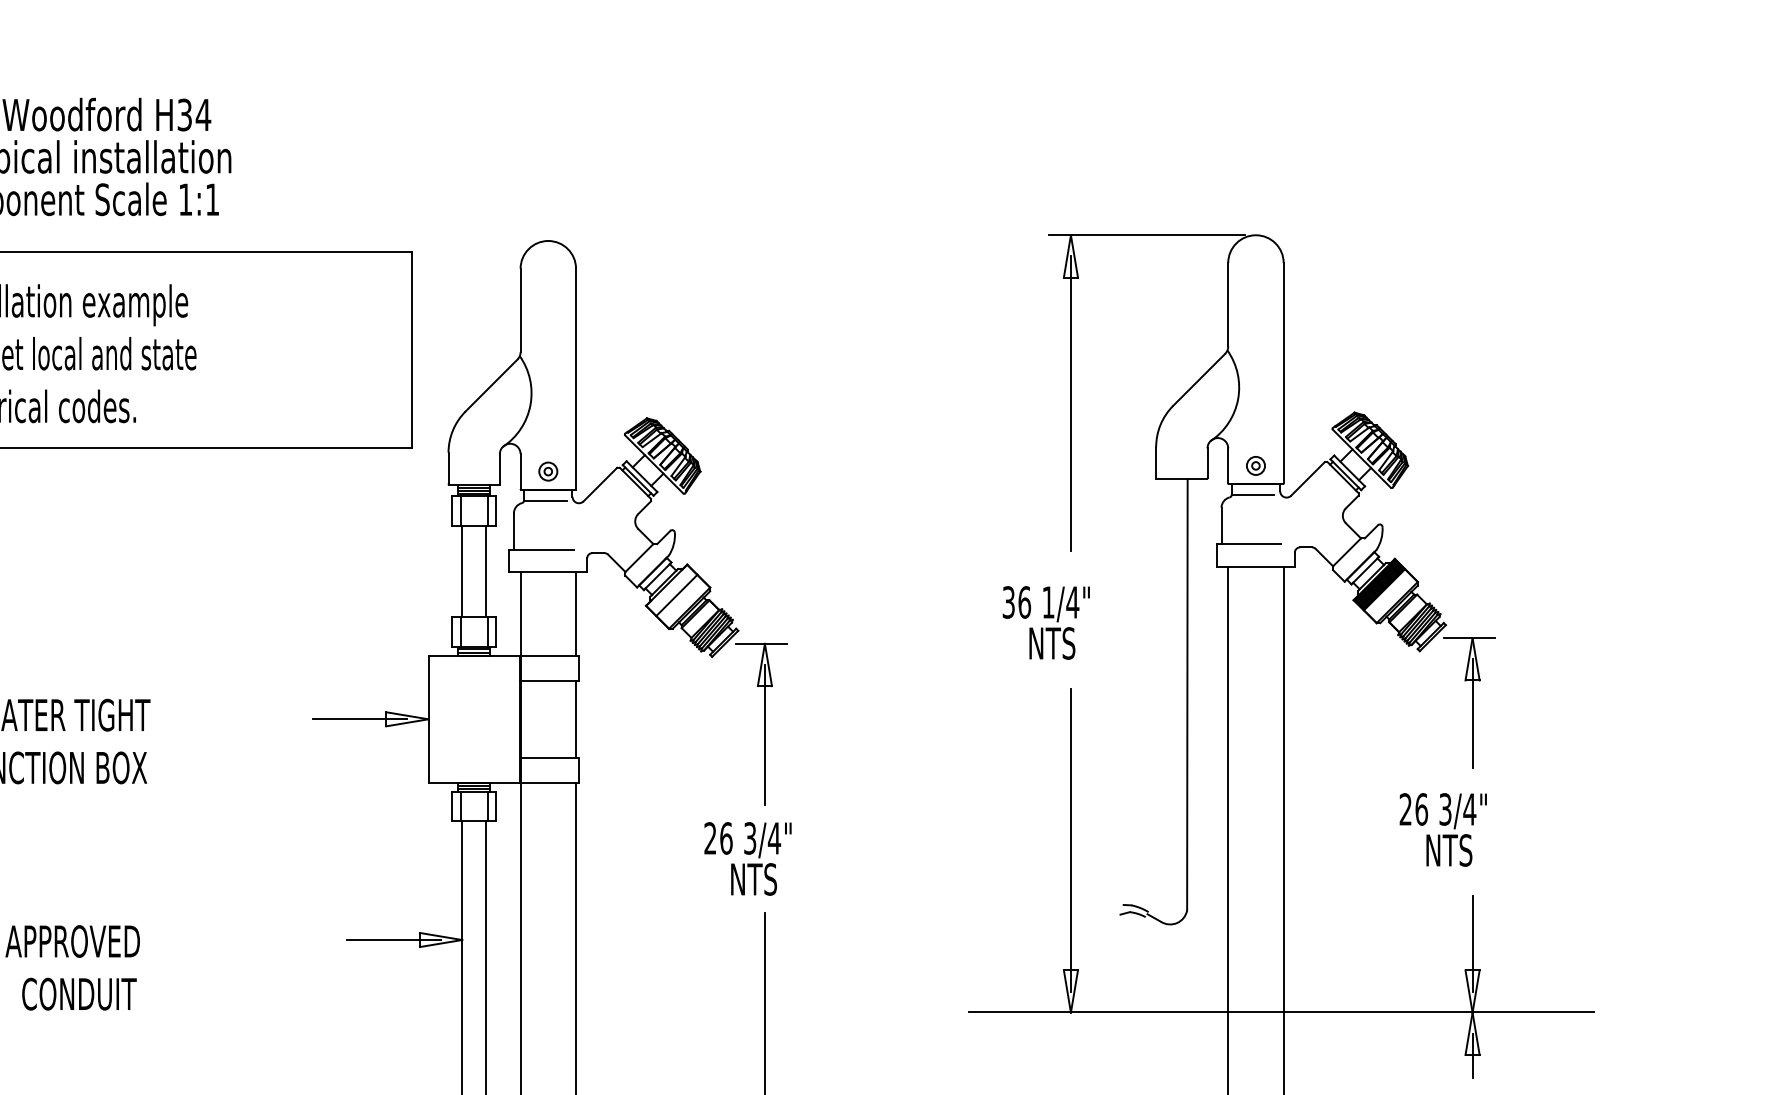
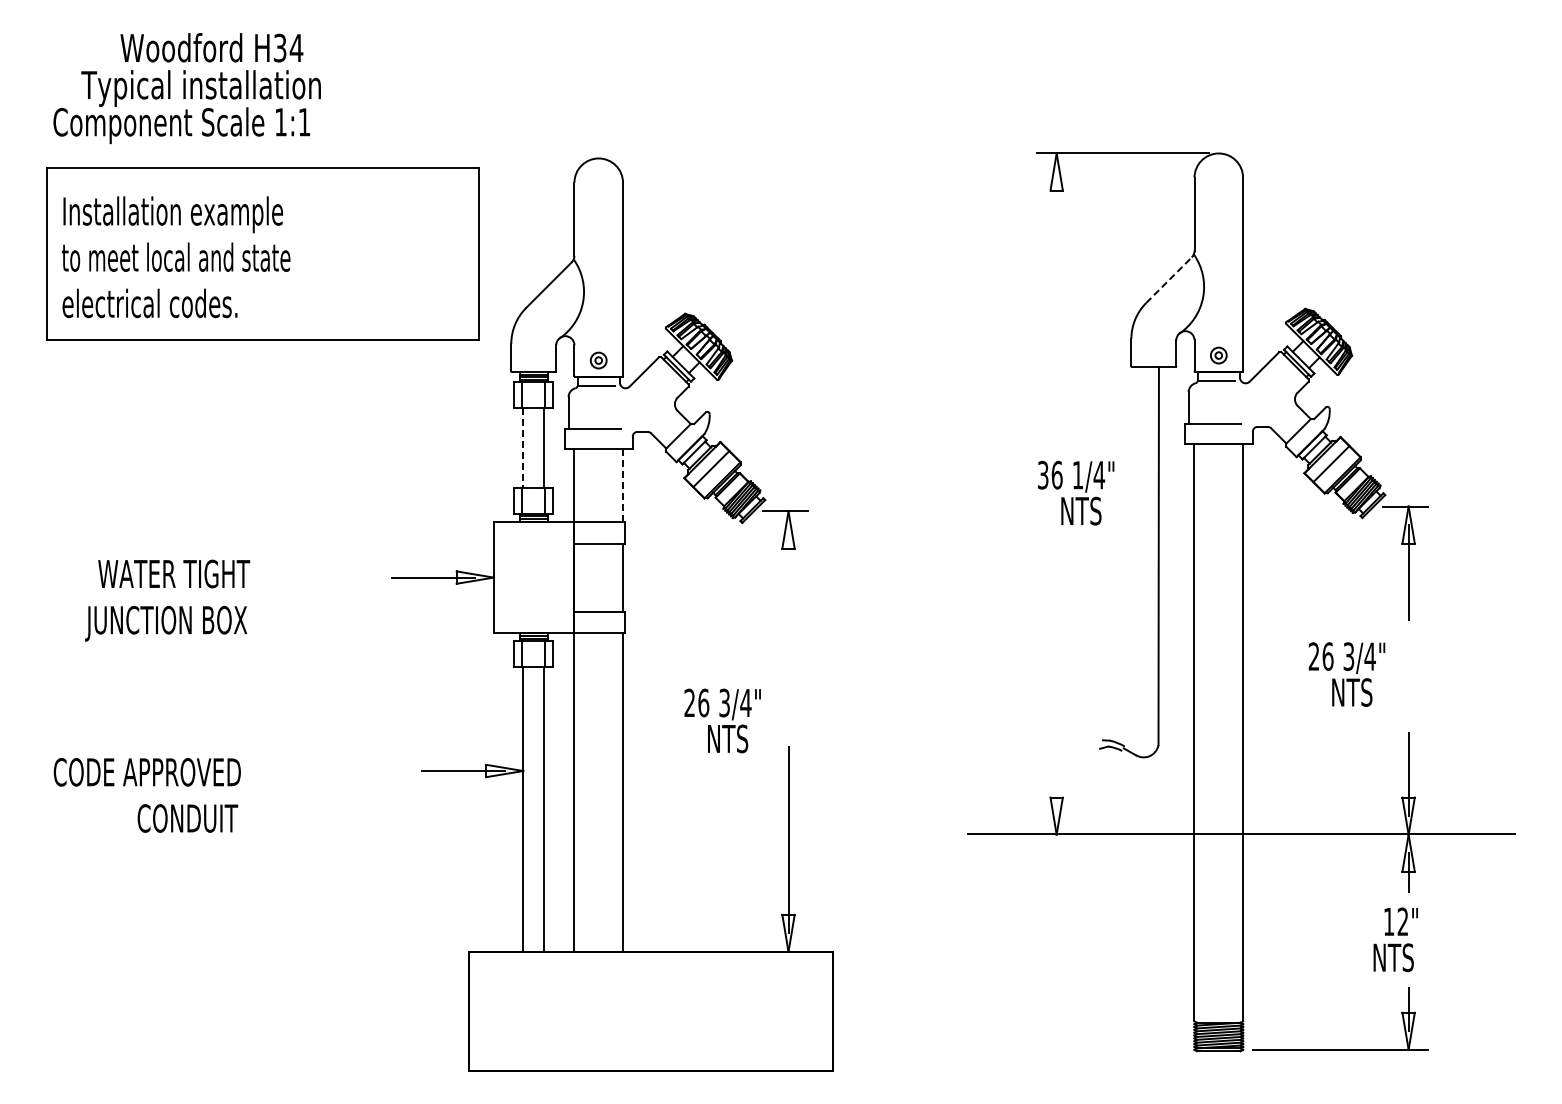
line: (1199, 379) -> (1169, 279), solid -> dashed
line: (1070, 403) -> (1056, 300), removed
line: (462, 571) -> (523, 448), solid -> dashed
hatch: (1378, 584) -> (1326, 459), removed
line: (576, 614) -> (623, 485), solid -> dashed
text: (1046, 622) -> (1076, 492), moved
line: (764, 735) -> (788, 591), removed
text: (1442, 829) -> (1346, 674), moved
line: (1070, 840) -> (1056, 683), removed
text: (747, 858) -> (722, 720), moved

